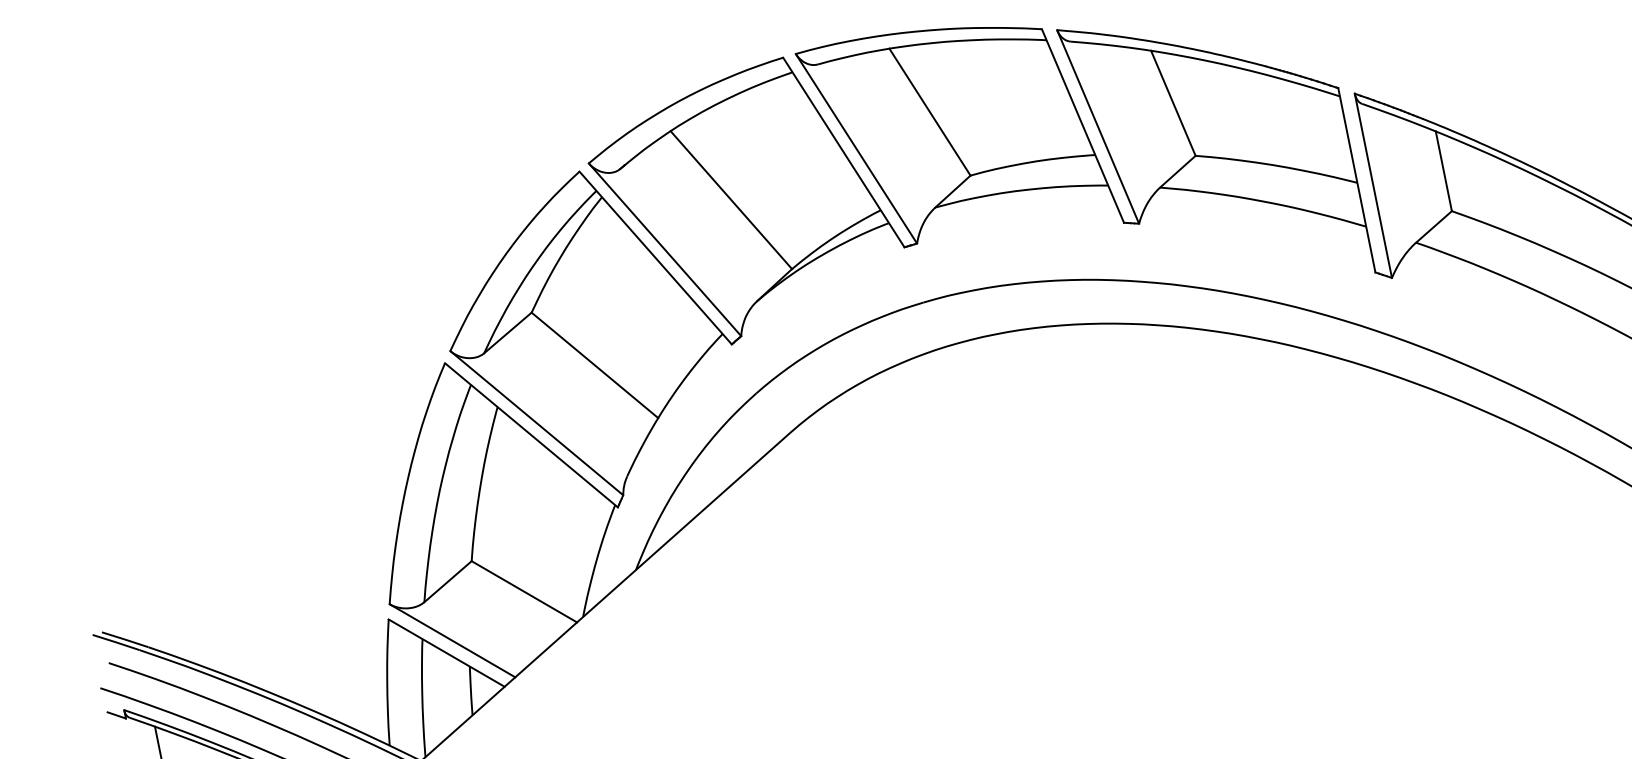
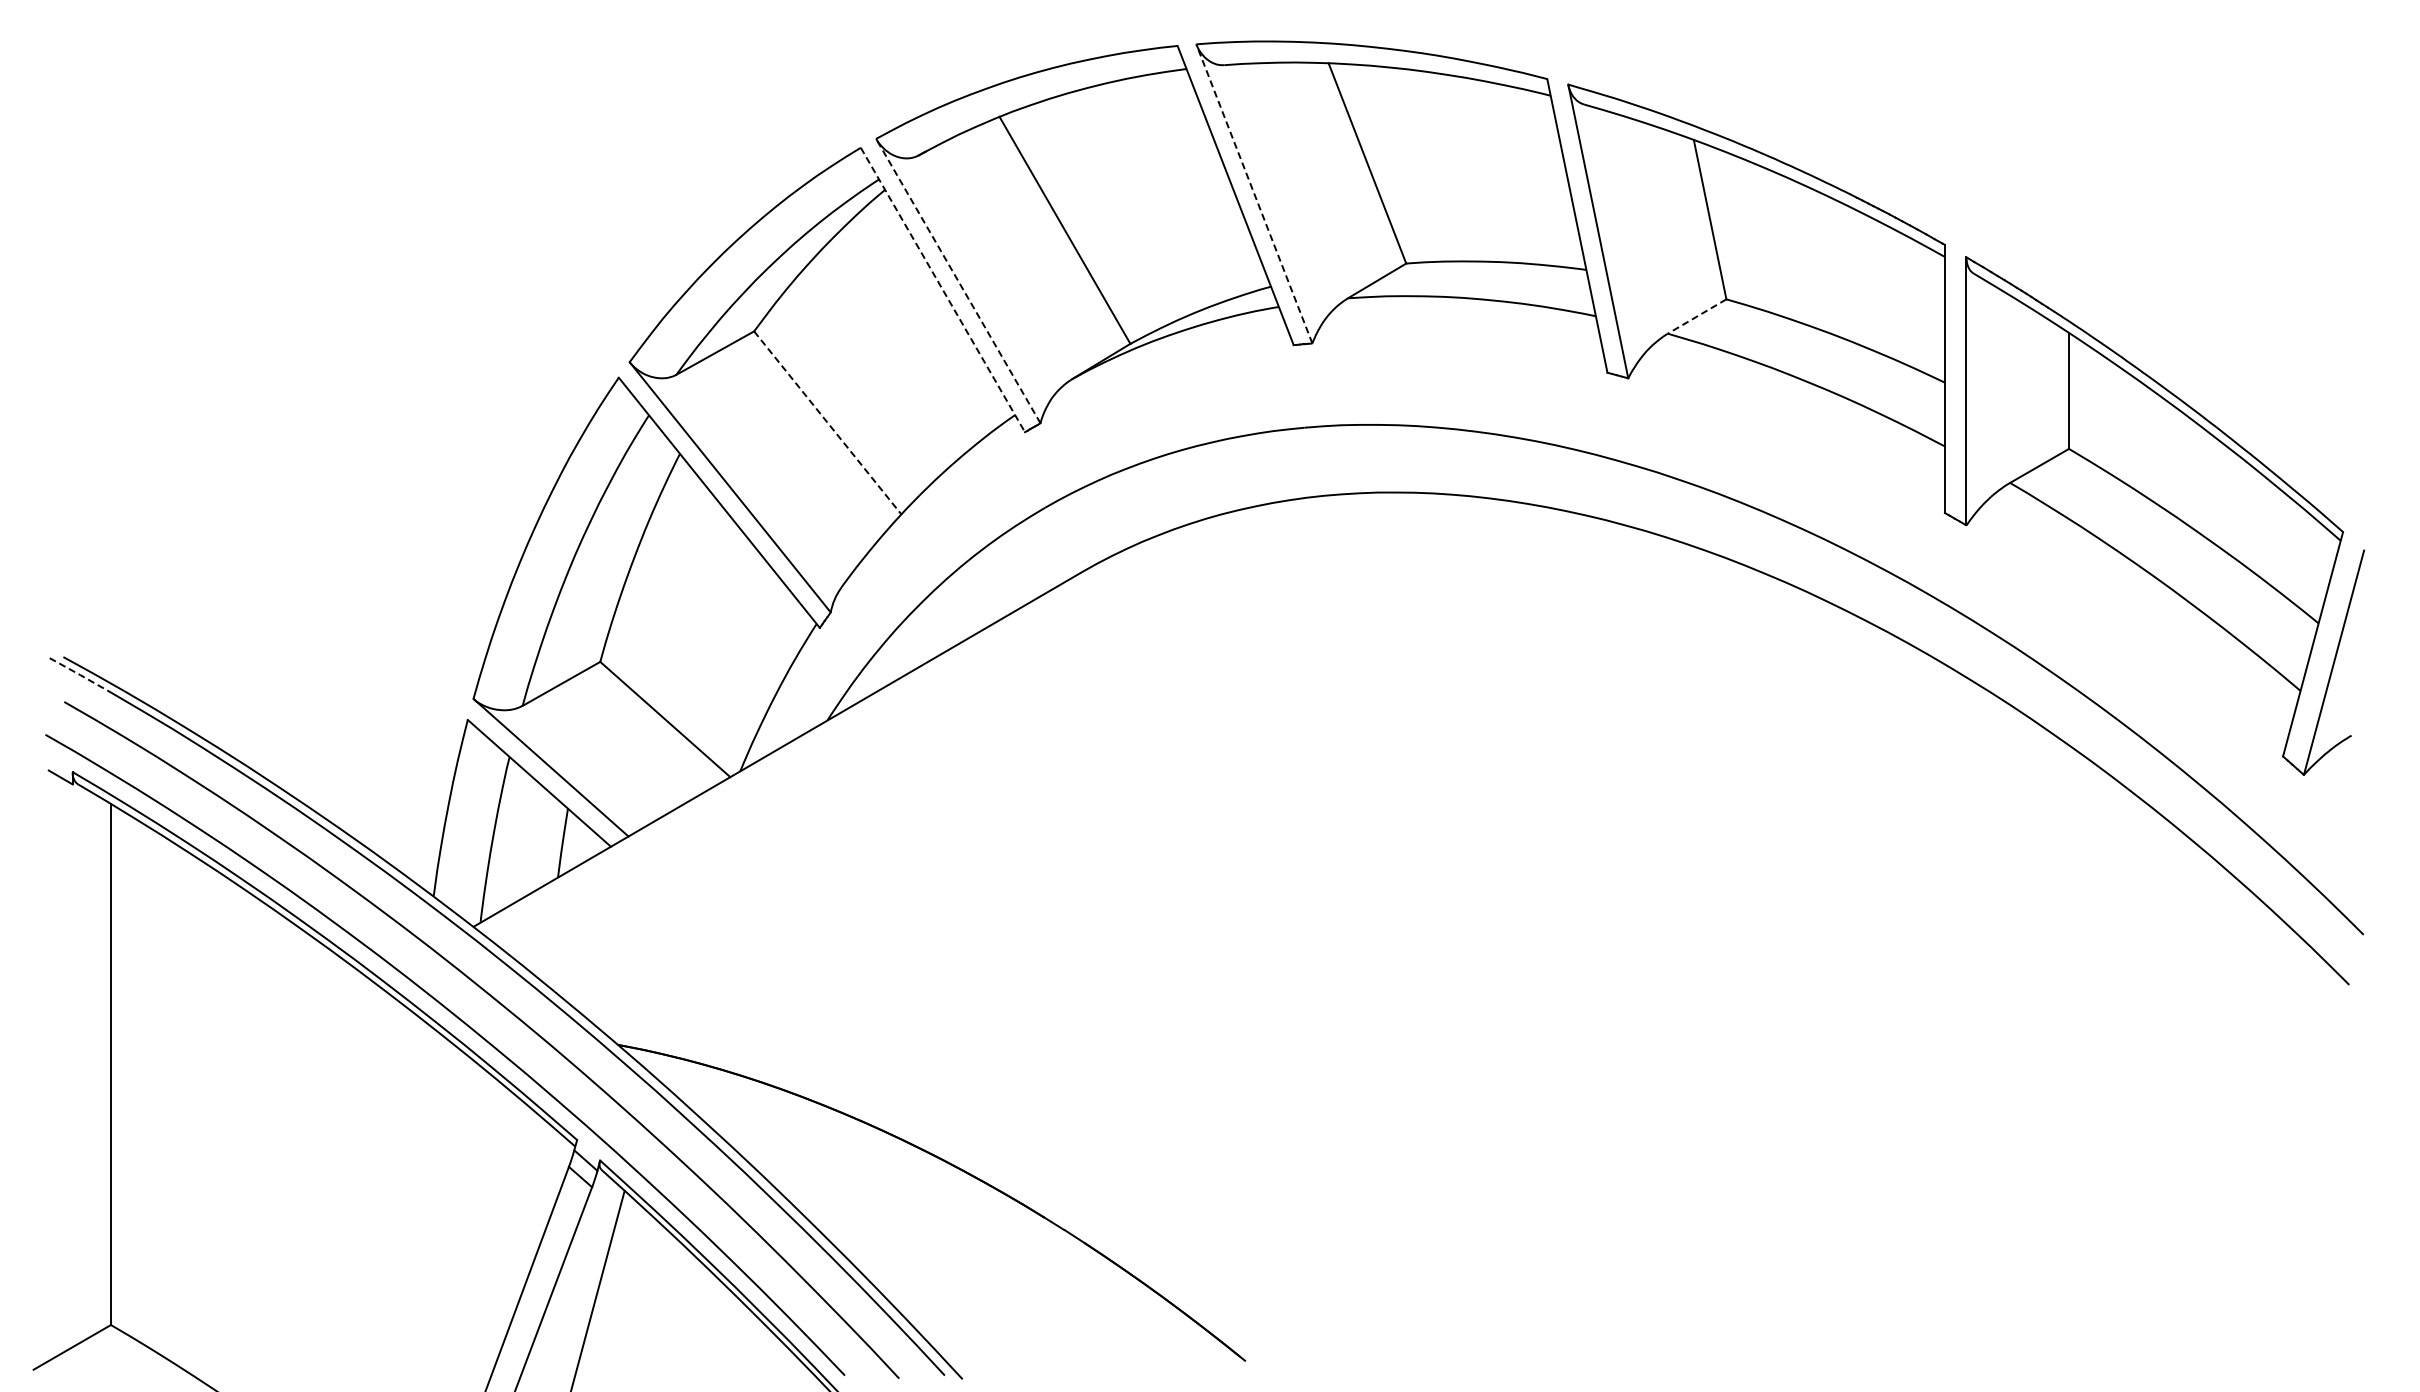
line: (856, 148) -> (1254, 193), solid -> dashed
line: (1178, 171) -> (1697, 316), solid -> dashed
line: (665, 249) -> (958, 280), solid -> dashed
line: (656, 258) -> (943, 290), solid -> dashed
line: (595, 365) -> (828, 423), solid -> dashed
line: (116, 642) -> (80, 675), solid -> dashed

